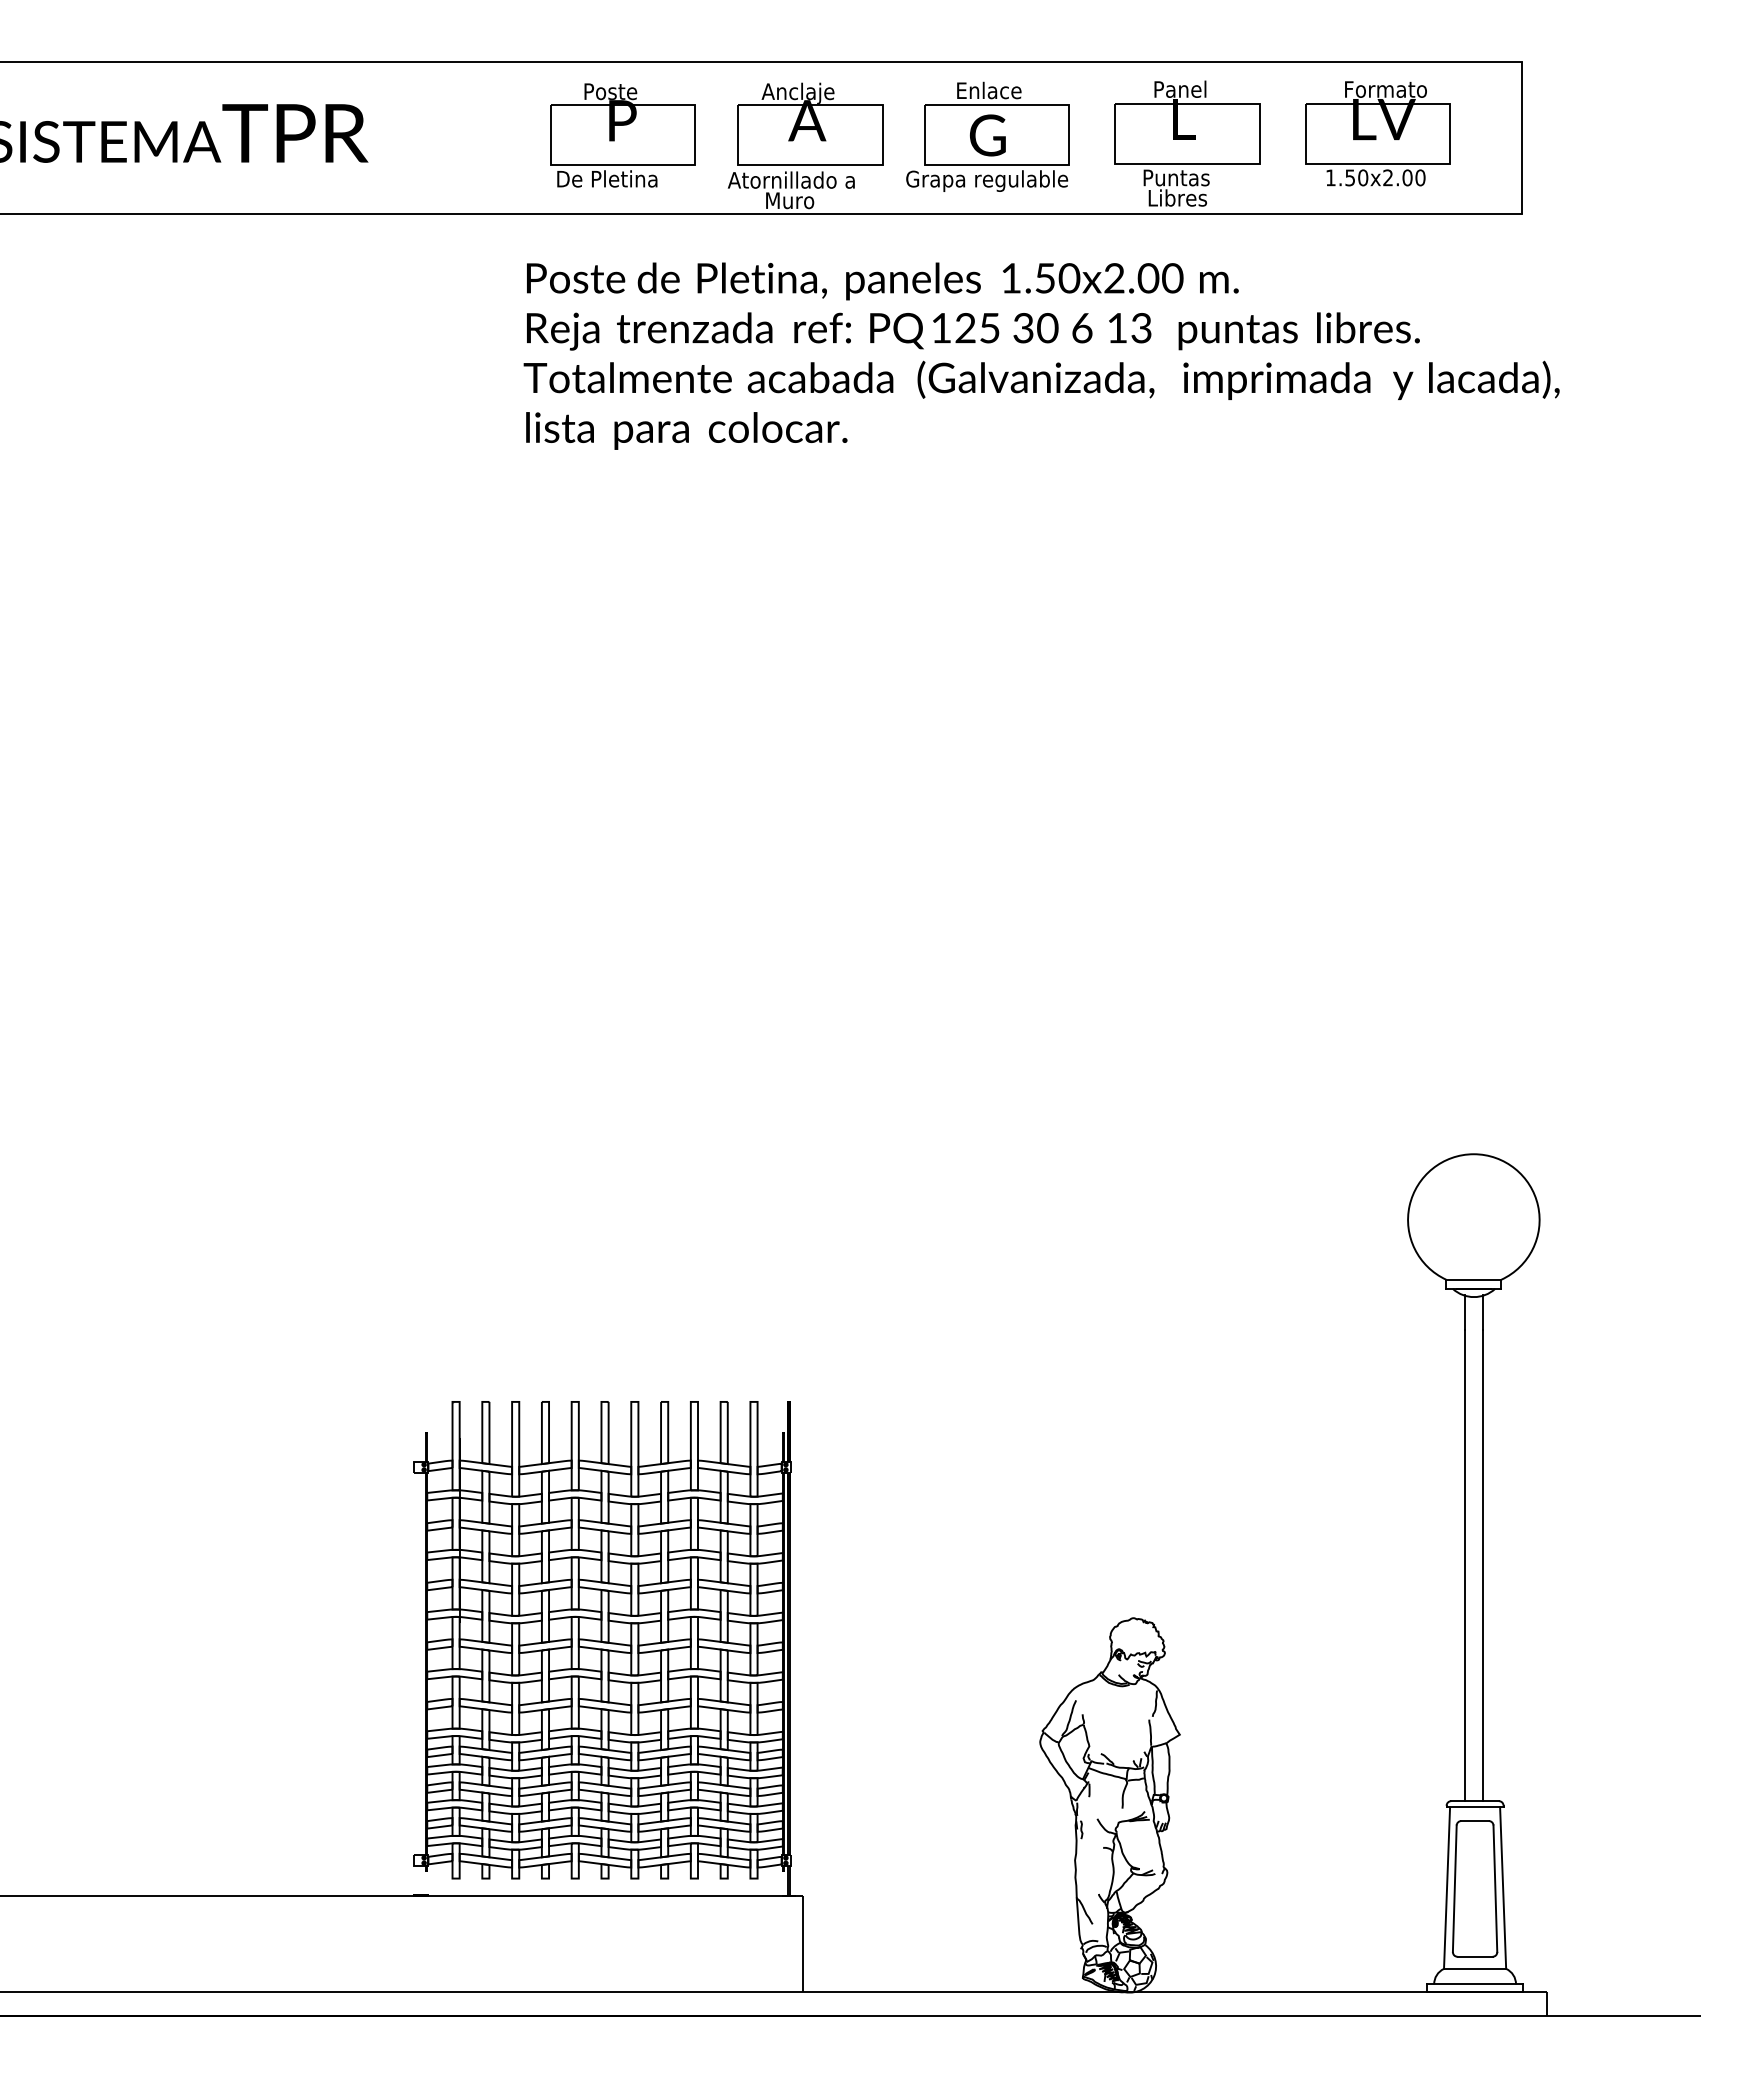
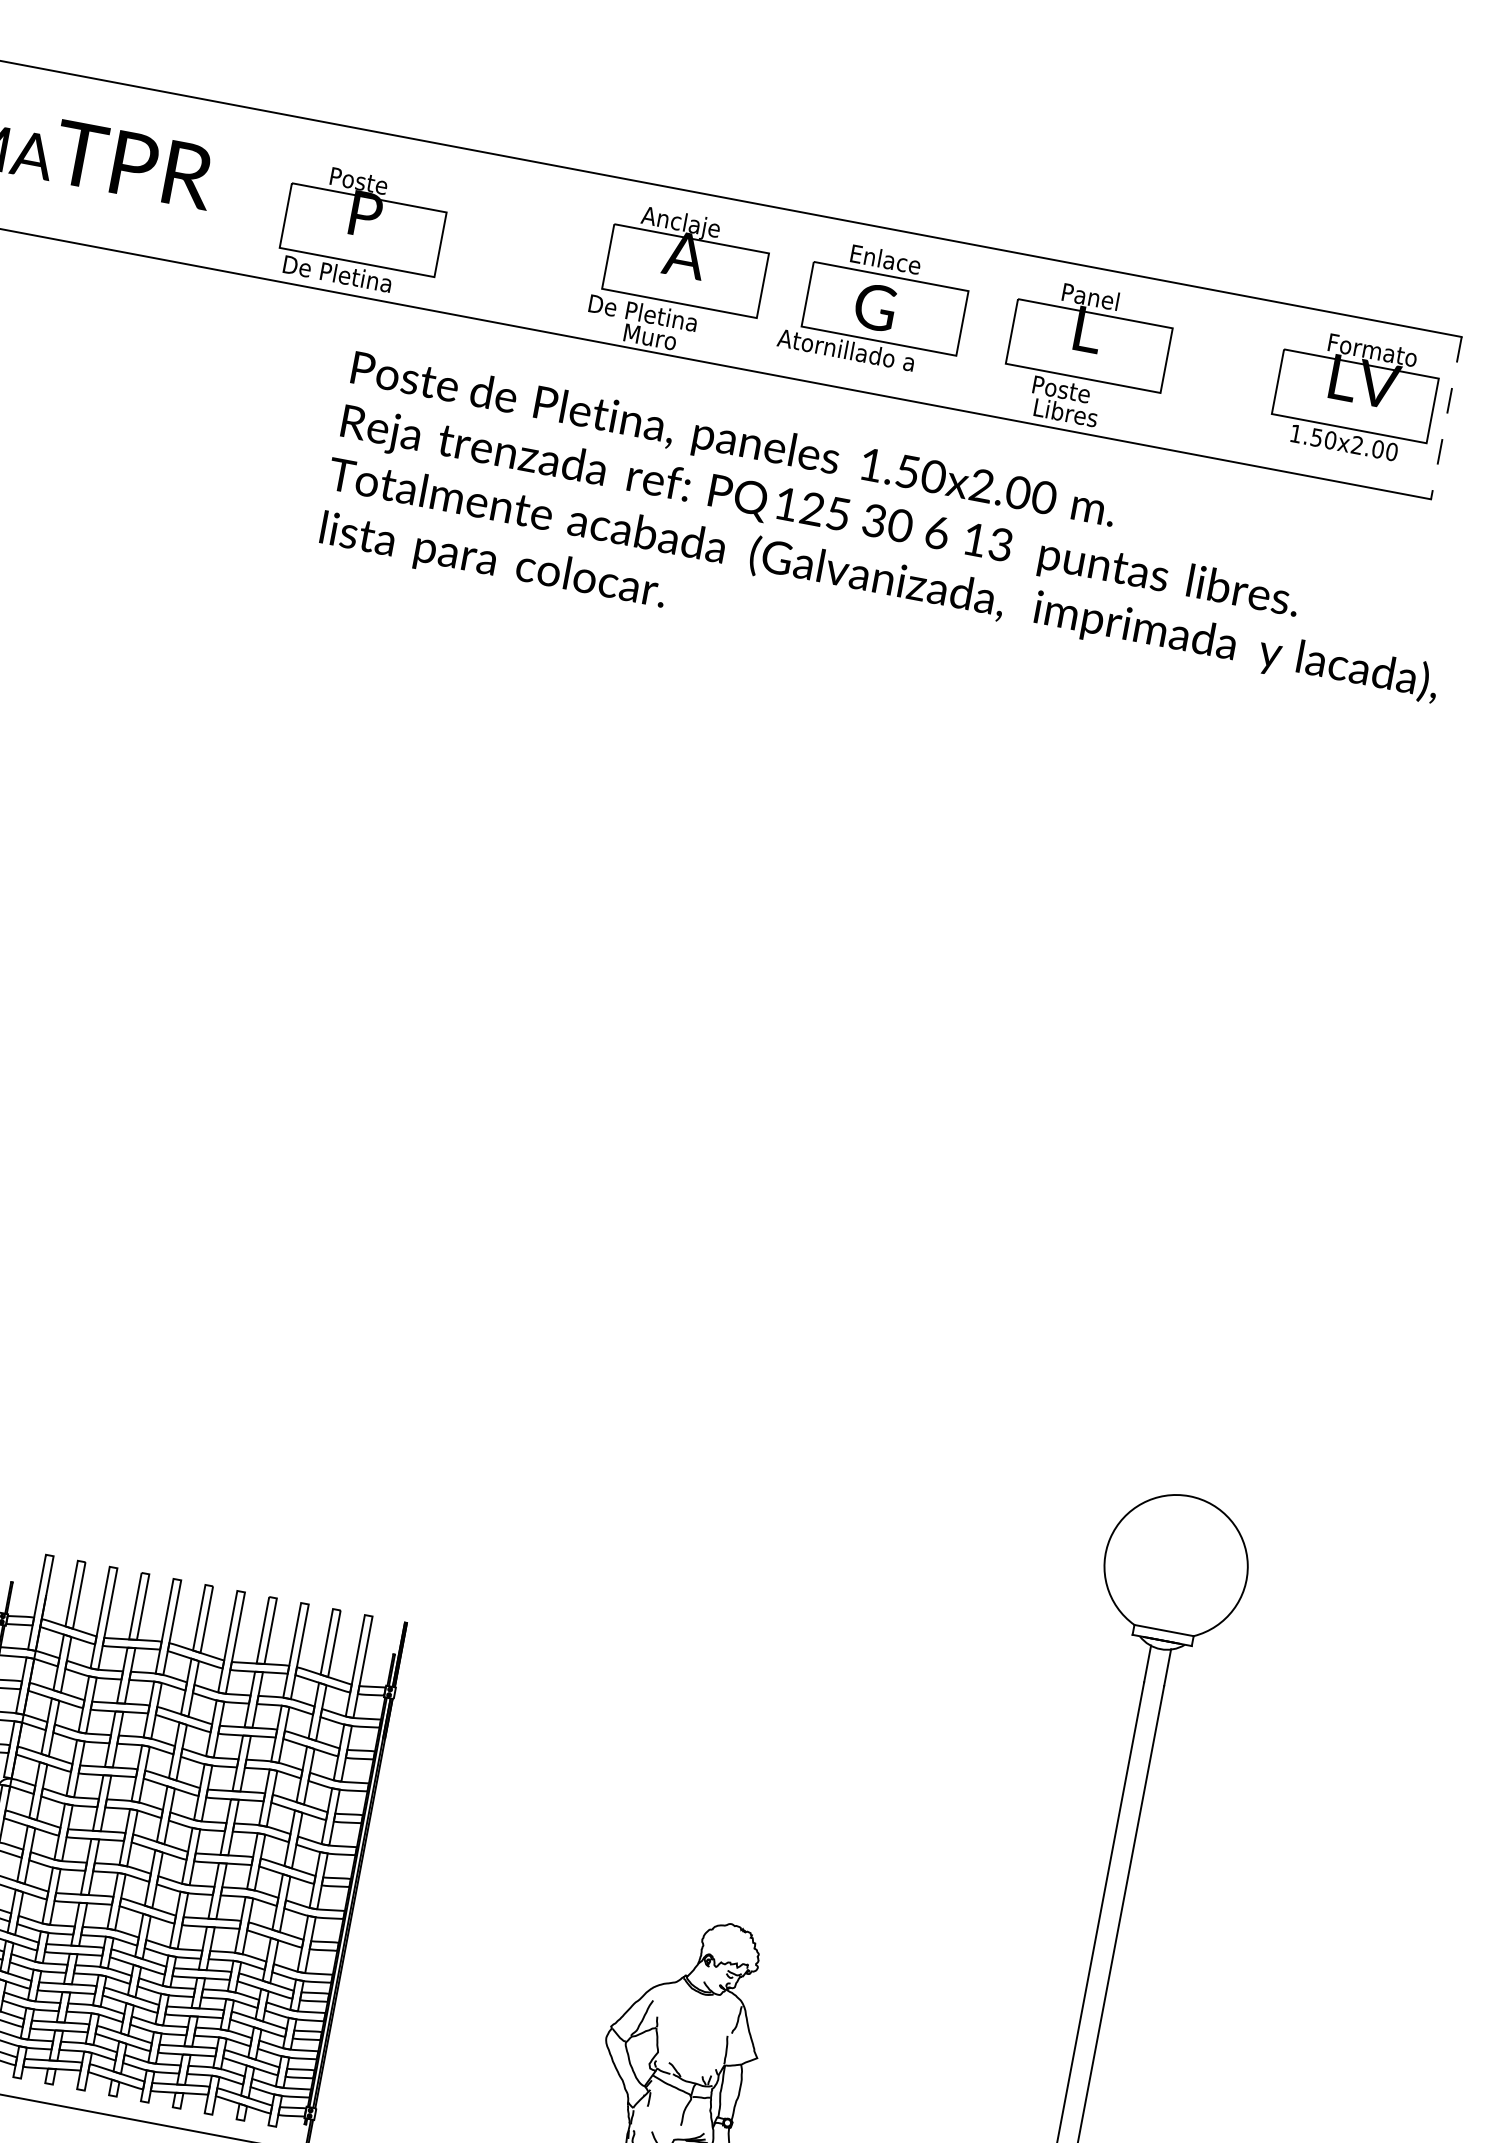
part: (1377, 133) -> (1354, 395), moved
part: (622, 135) -> (362, 230), moved
line: (1521, 138) -> (1445, 418), solid -> dashed
text: (1182, 178) -> (1074, 392), Puntas -> Poste
text: (790, 179) -> (655, 314), Atornillado a -> De Pletina
text: (986, 180) -> (864, 355), Grapa regulable -> Atornillado a

